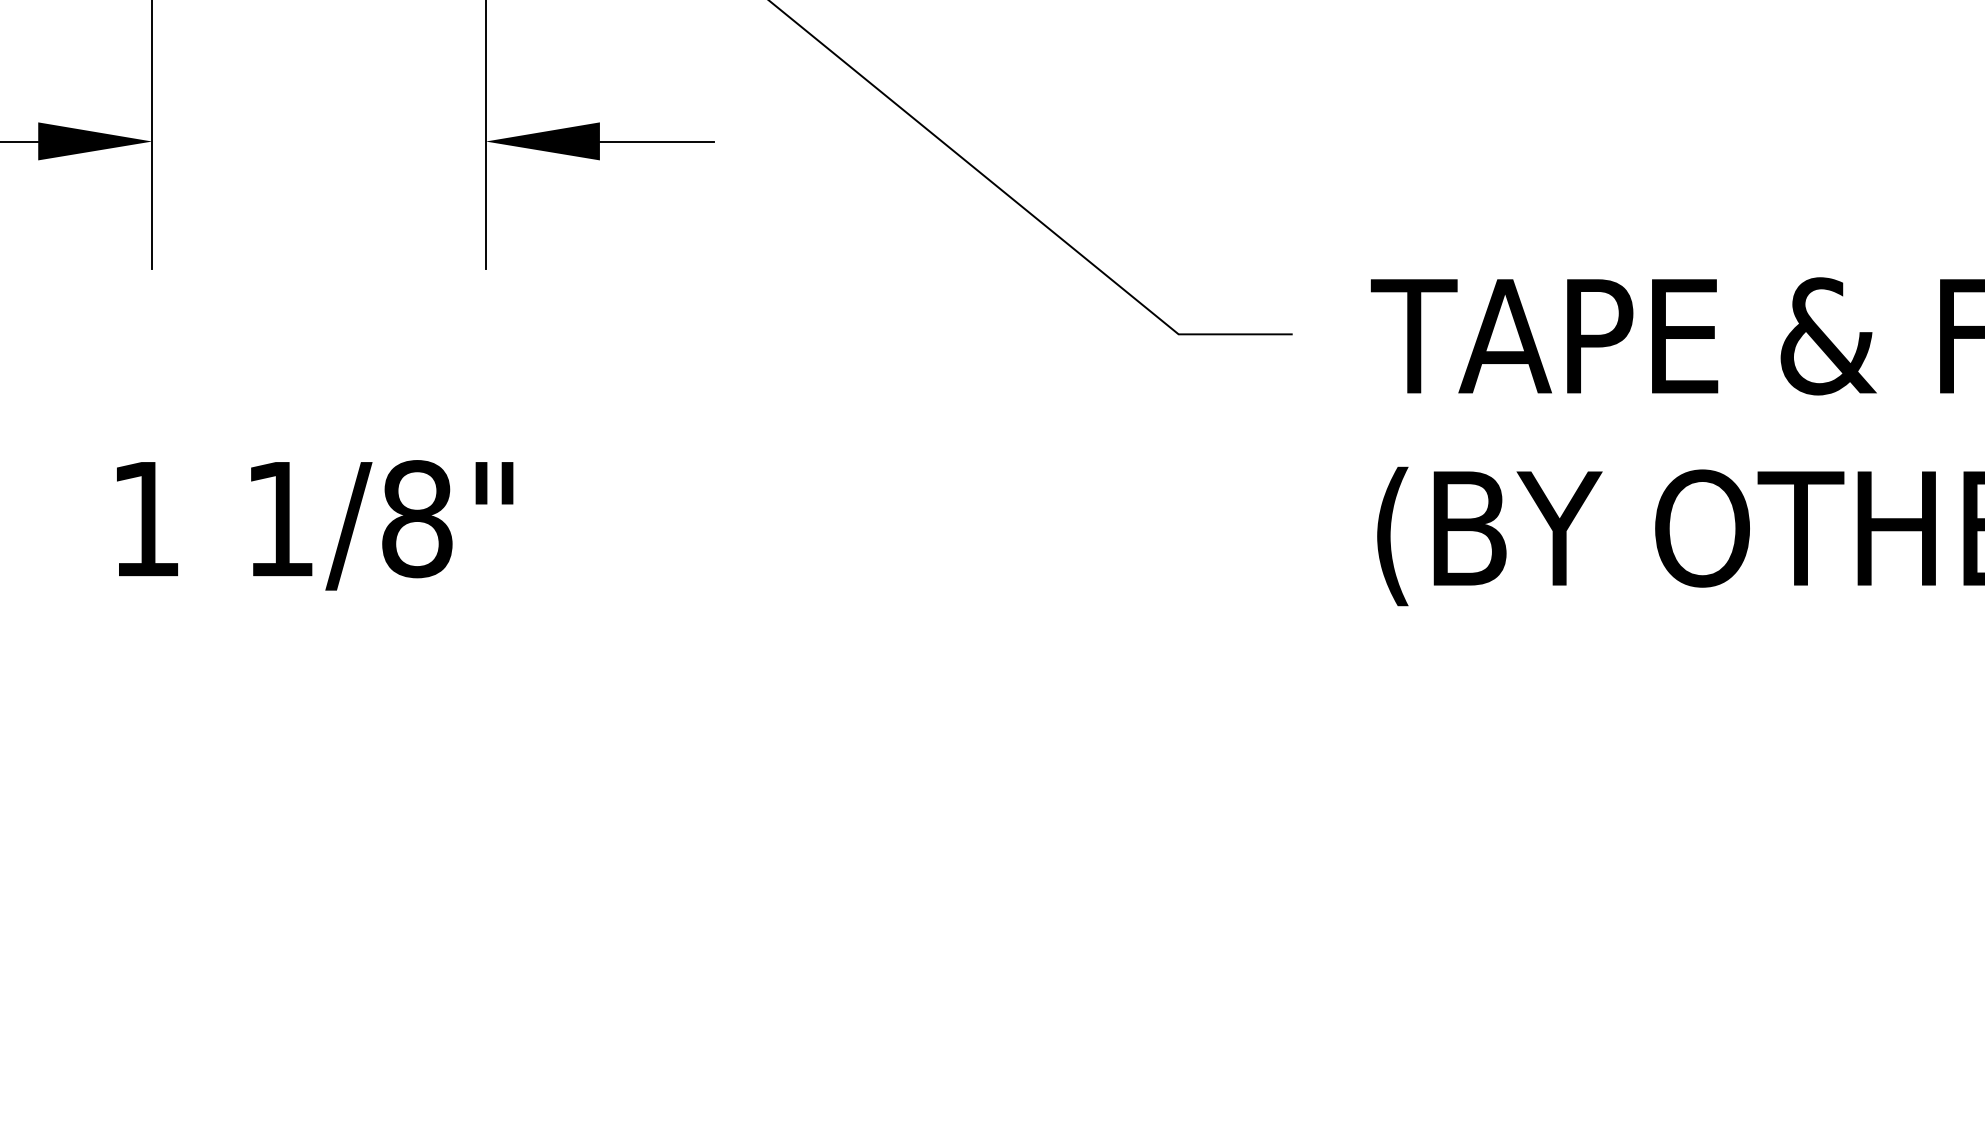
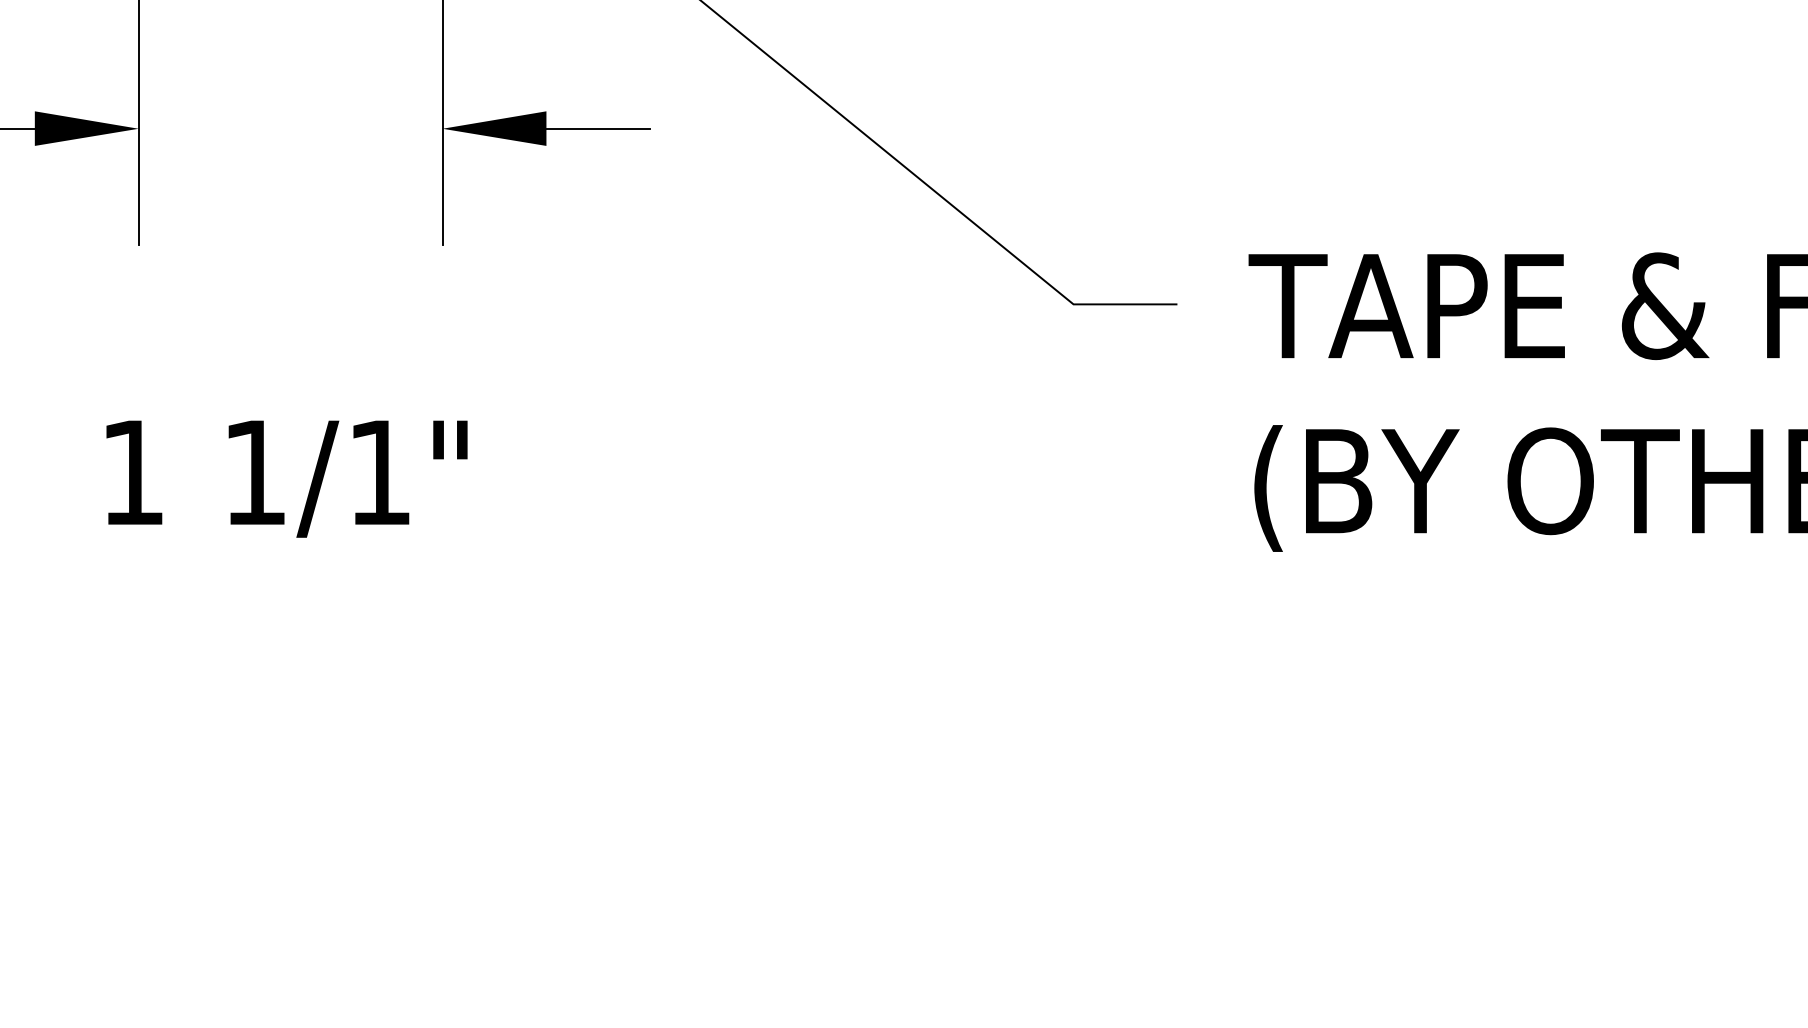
text: (417, 519) -> (380, 473), 1/8" -> 1/1"

